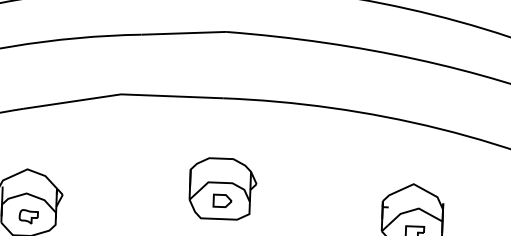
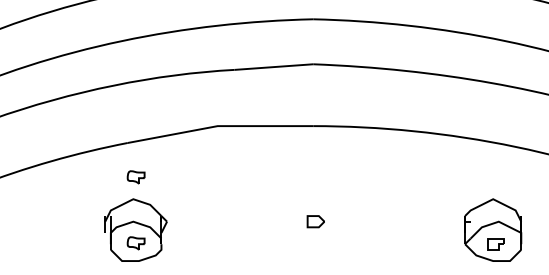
part: (30, 146) -> (135, 177), added
part: (222, 188) -> (315, 210), removed

